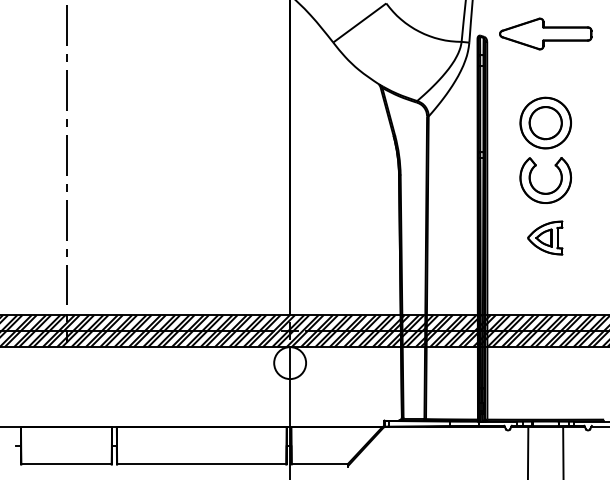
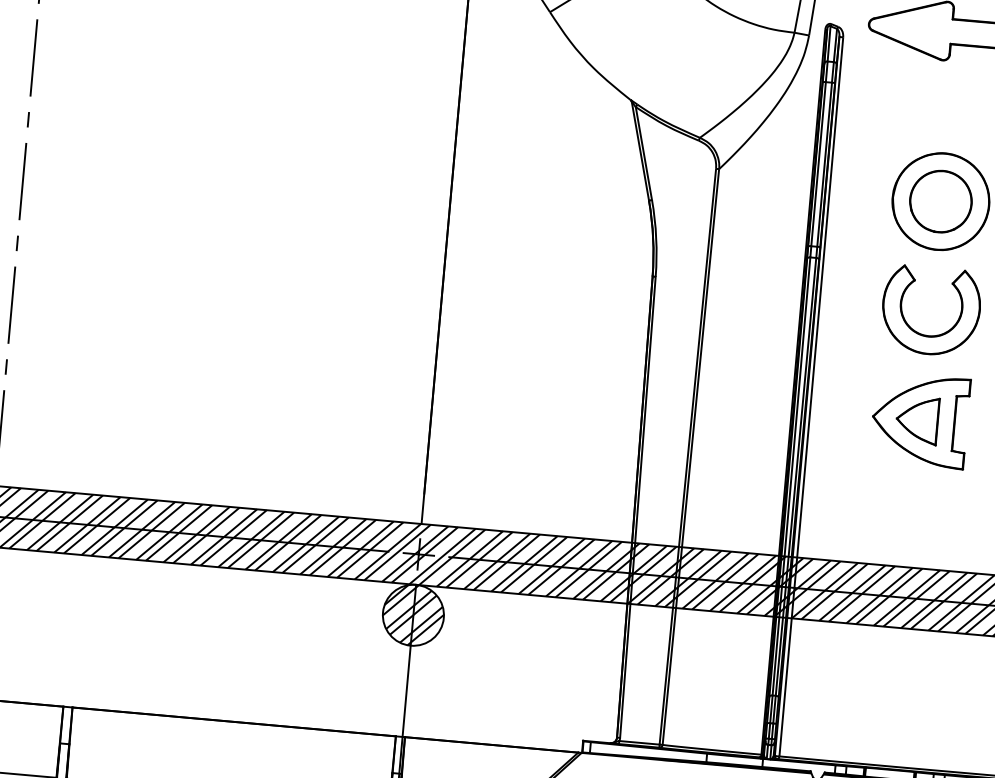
part: (544, 237) -> (919, 419), size x1.43
hatch: (290, 363) -> (414, 616), added

